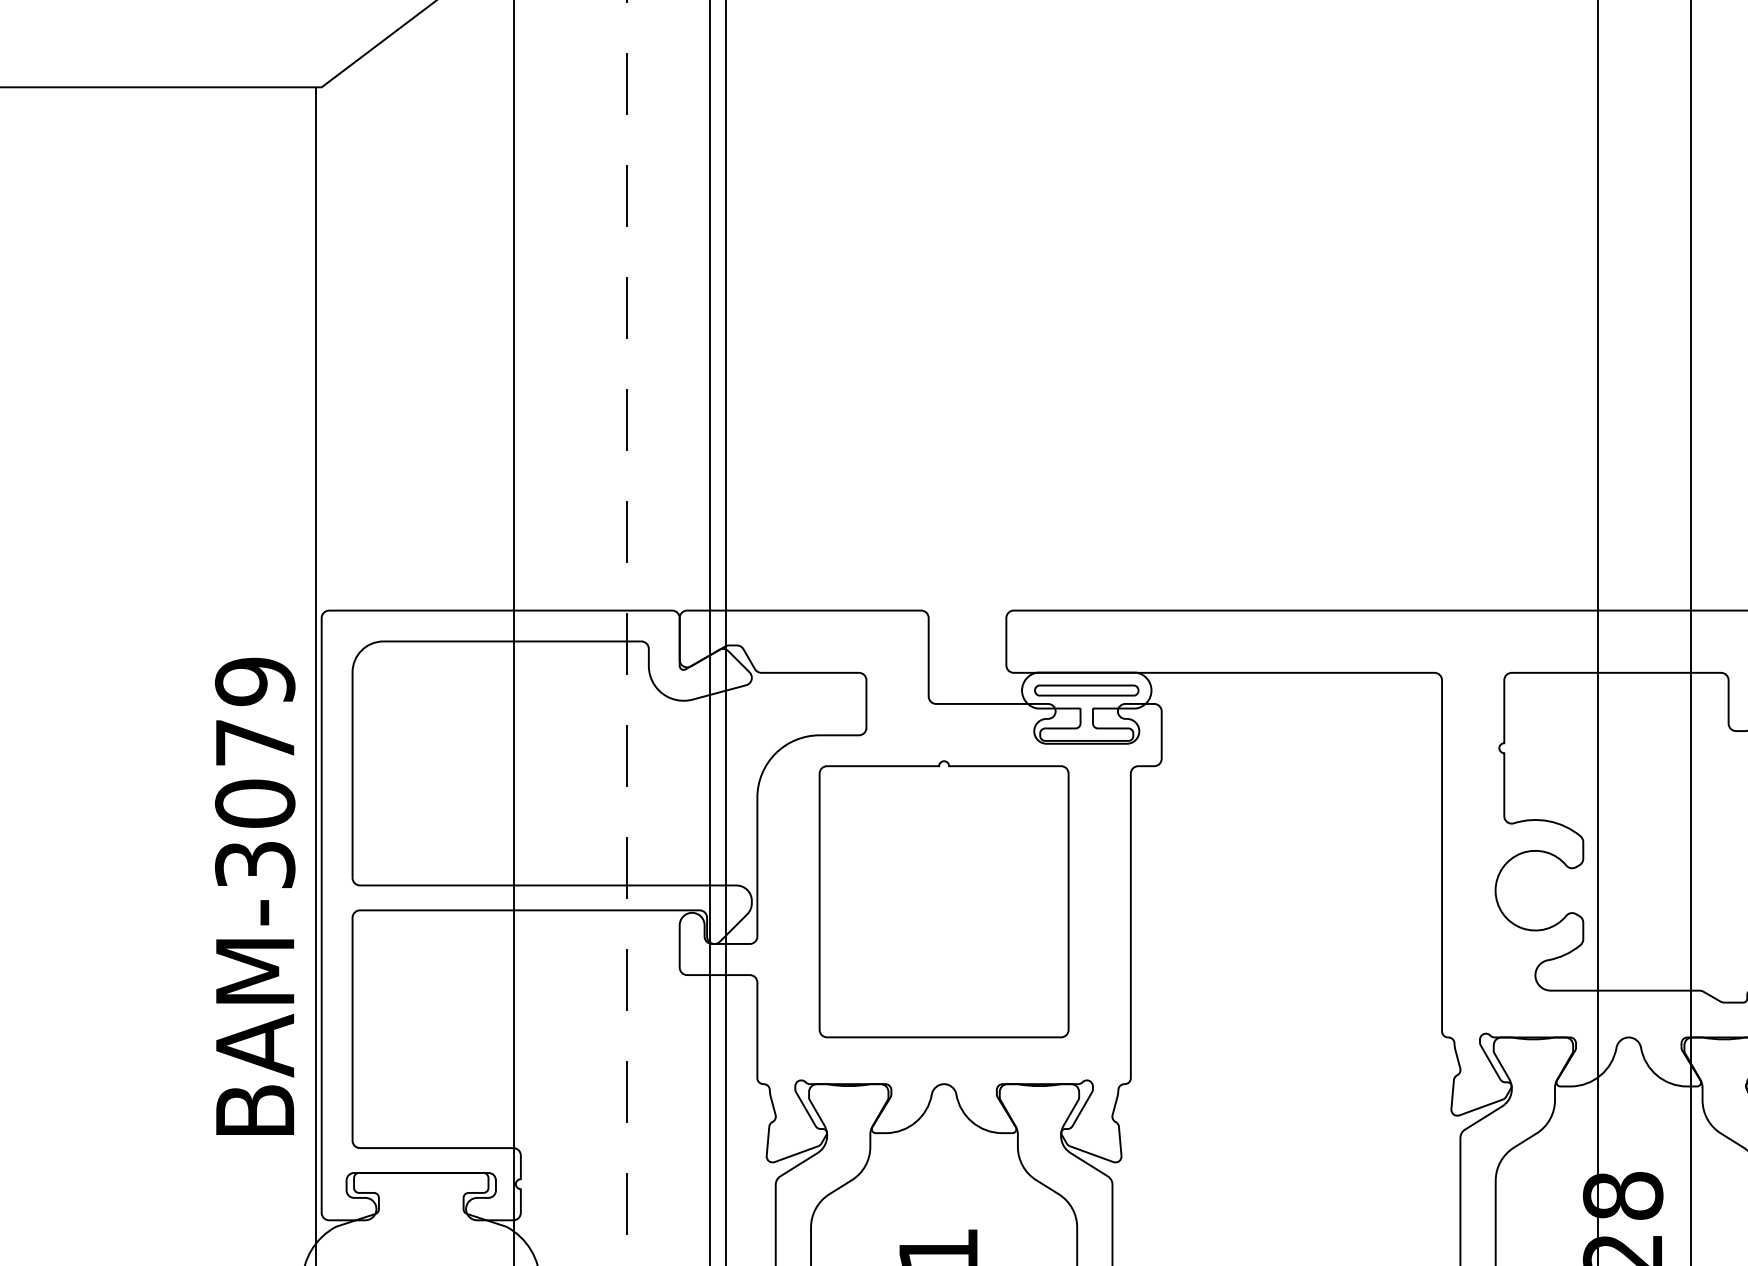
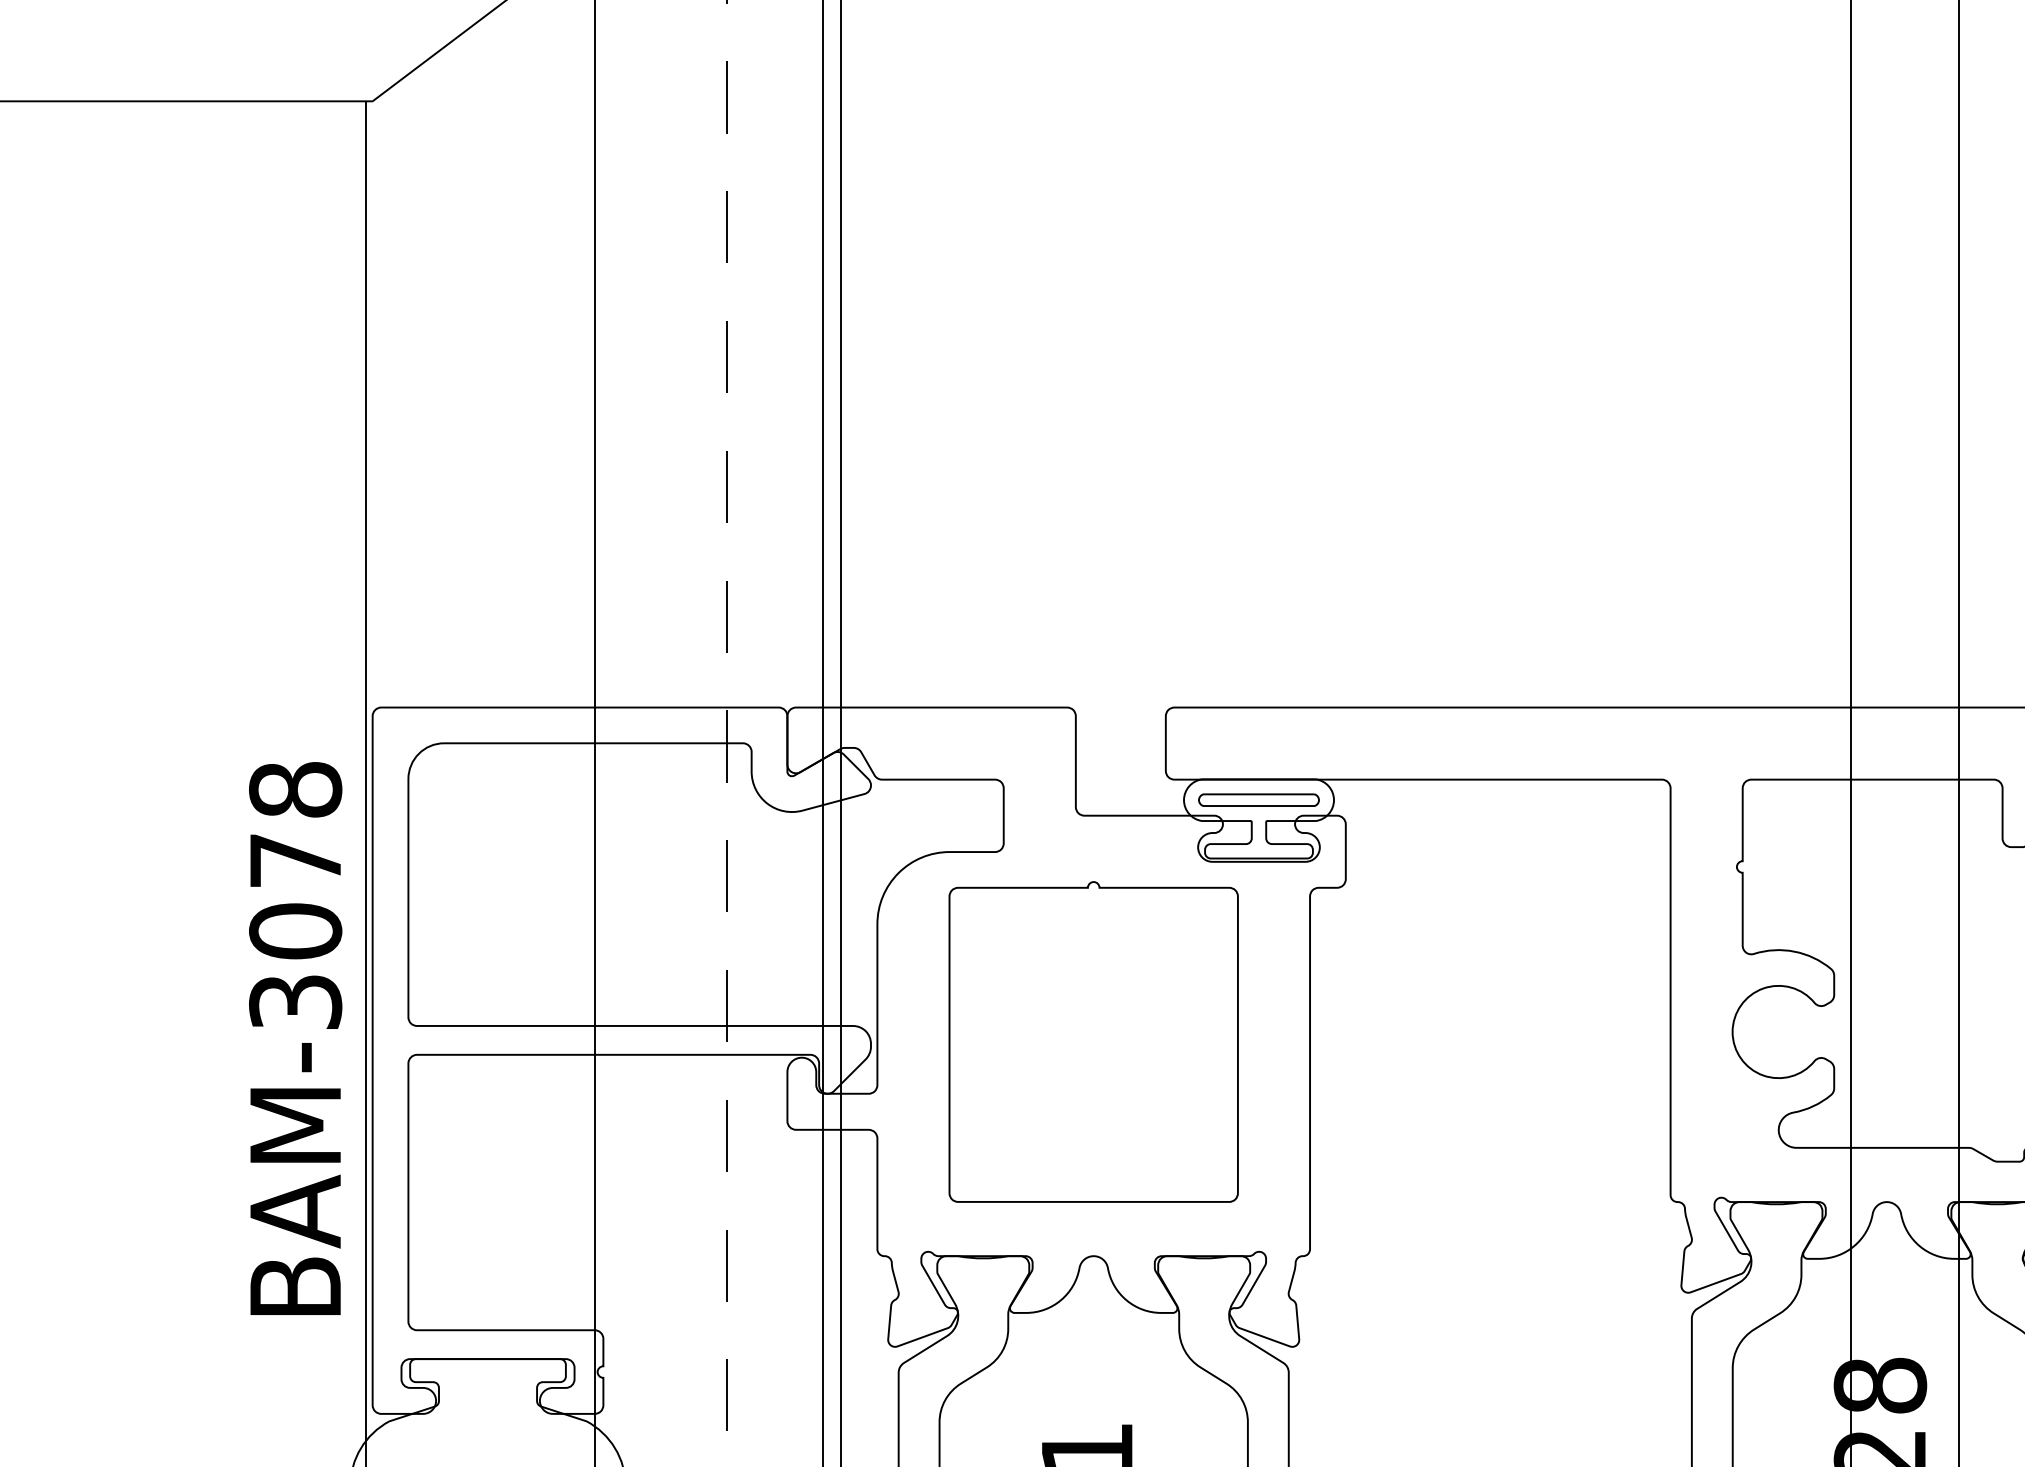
text: (255, 681) -> (295, 789), BAM-3079 -> BAM-3078

